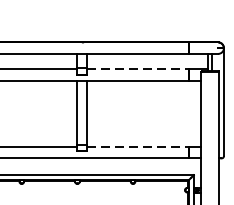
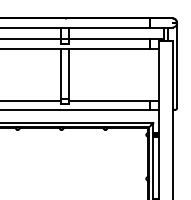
line: (138, 69) -> (109, 39), dashed -> solid
line: (138, 146) -> (109, 100), dashed -> solid

